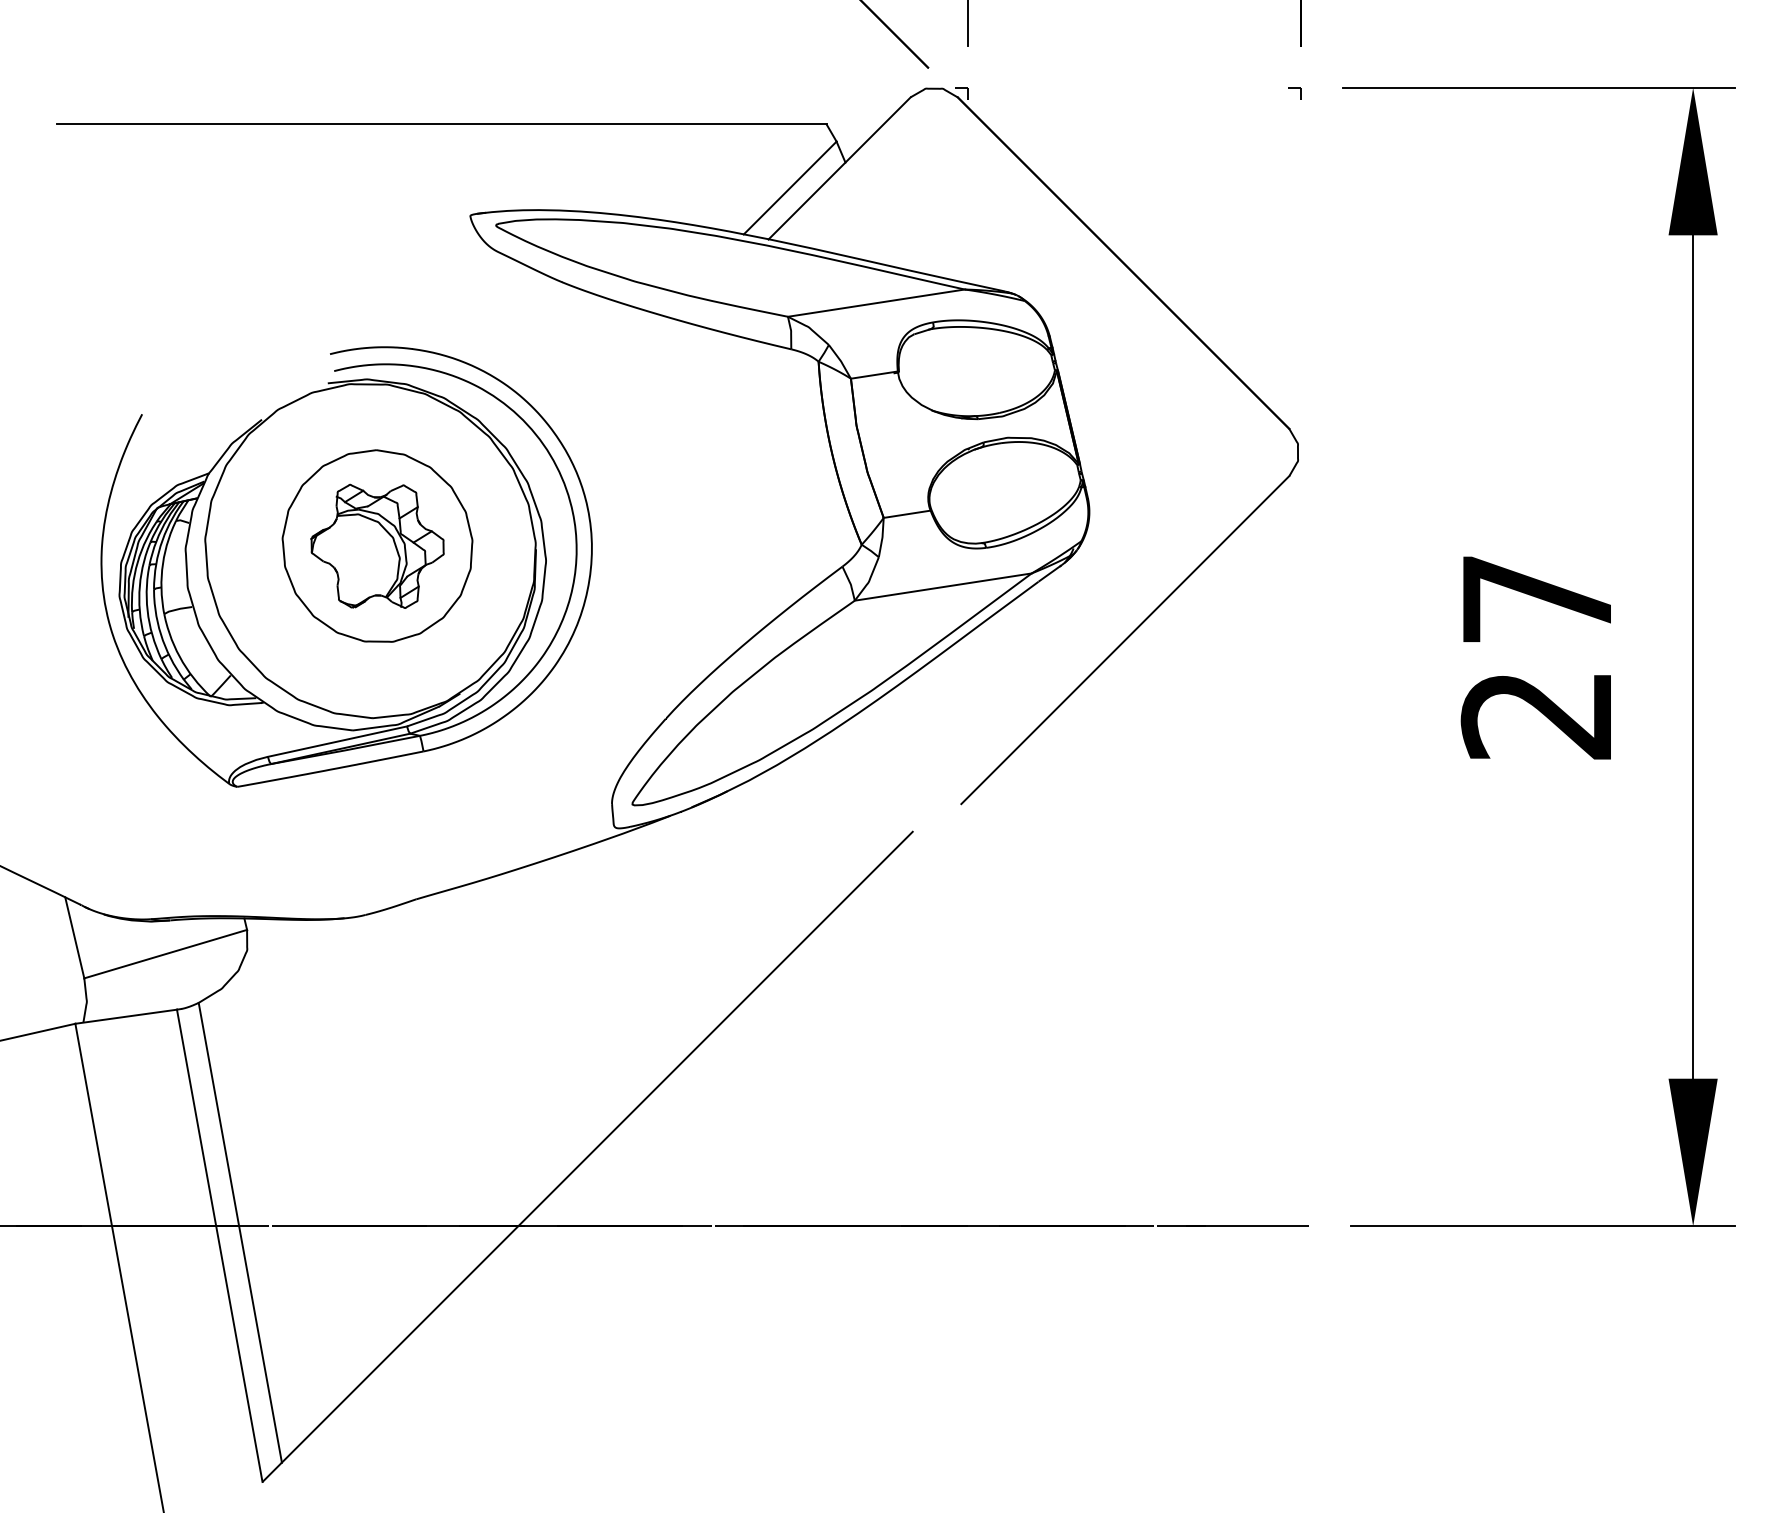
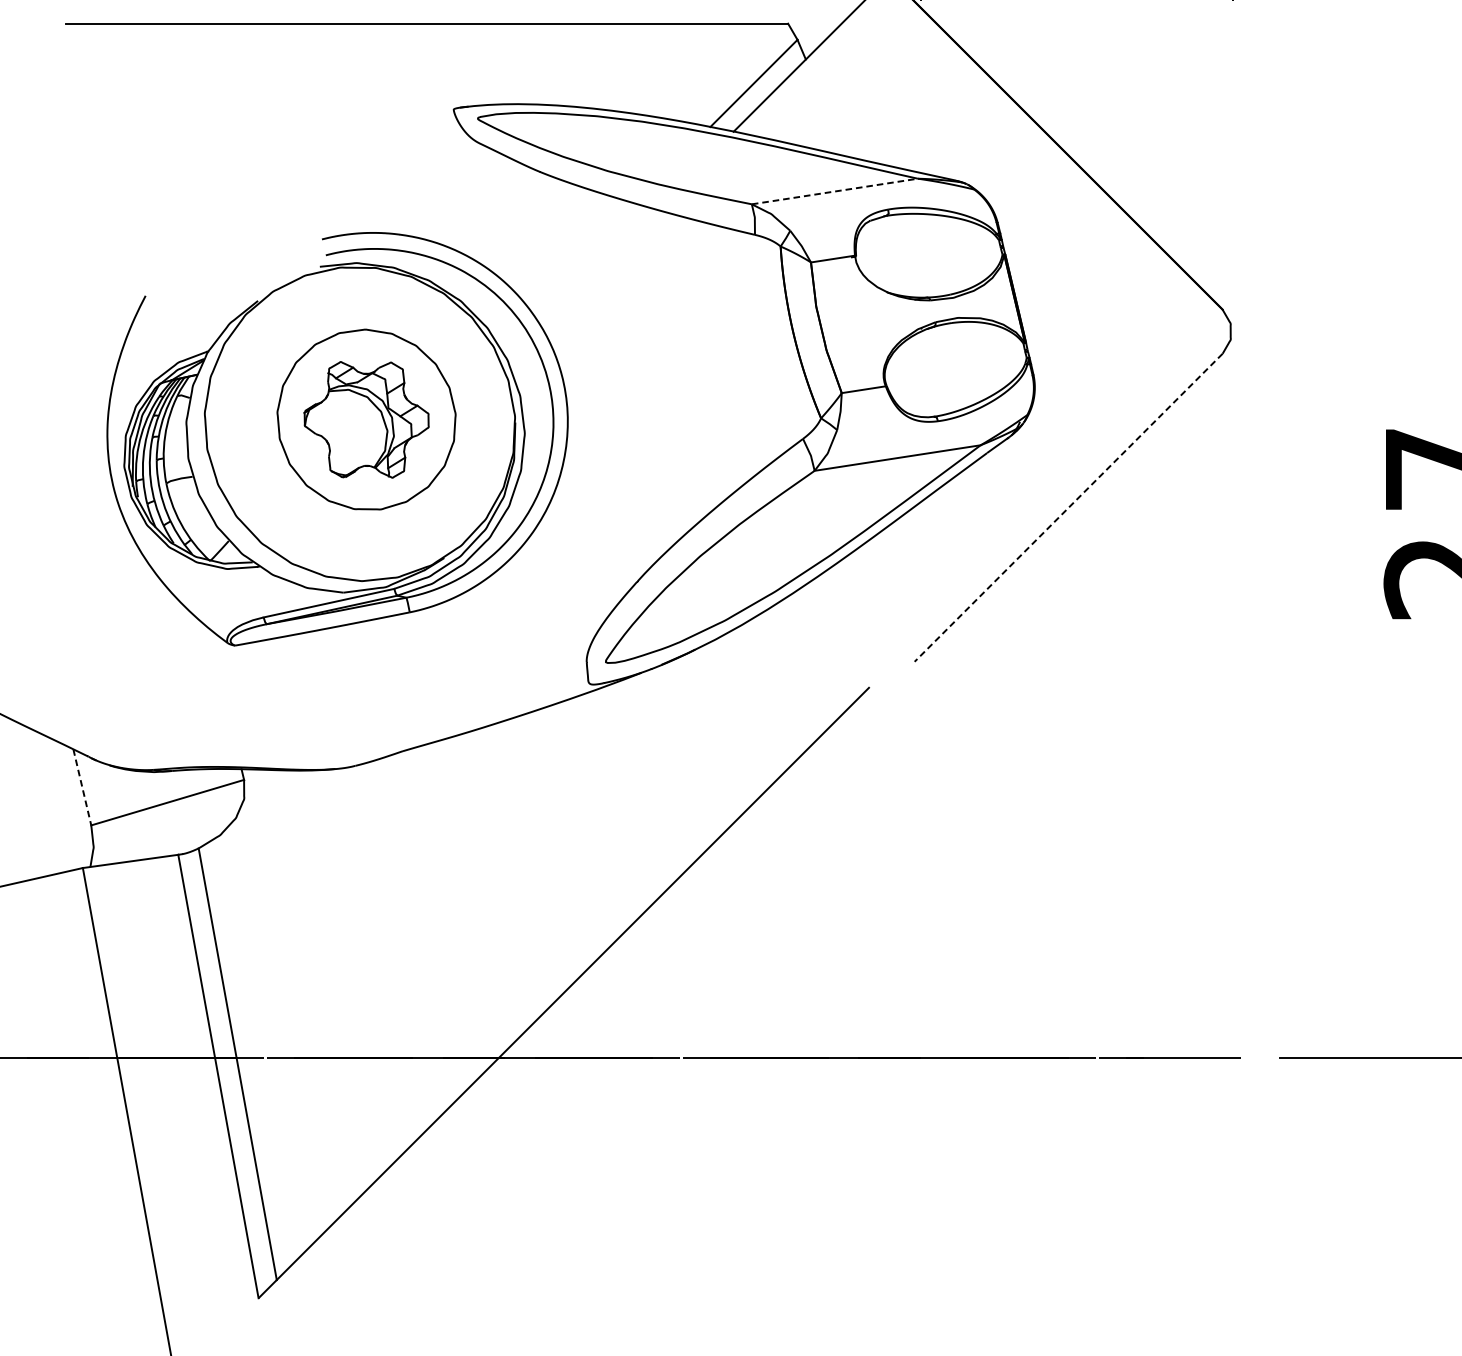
line: (876, 303) -> (834, 191), solid -> dashed
line: (1125, 640) -> (1068, 508), solid -> dashed
line: (74, 937) -> (82, 787), solid -> dashed

